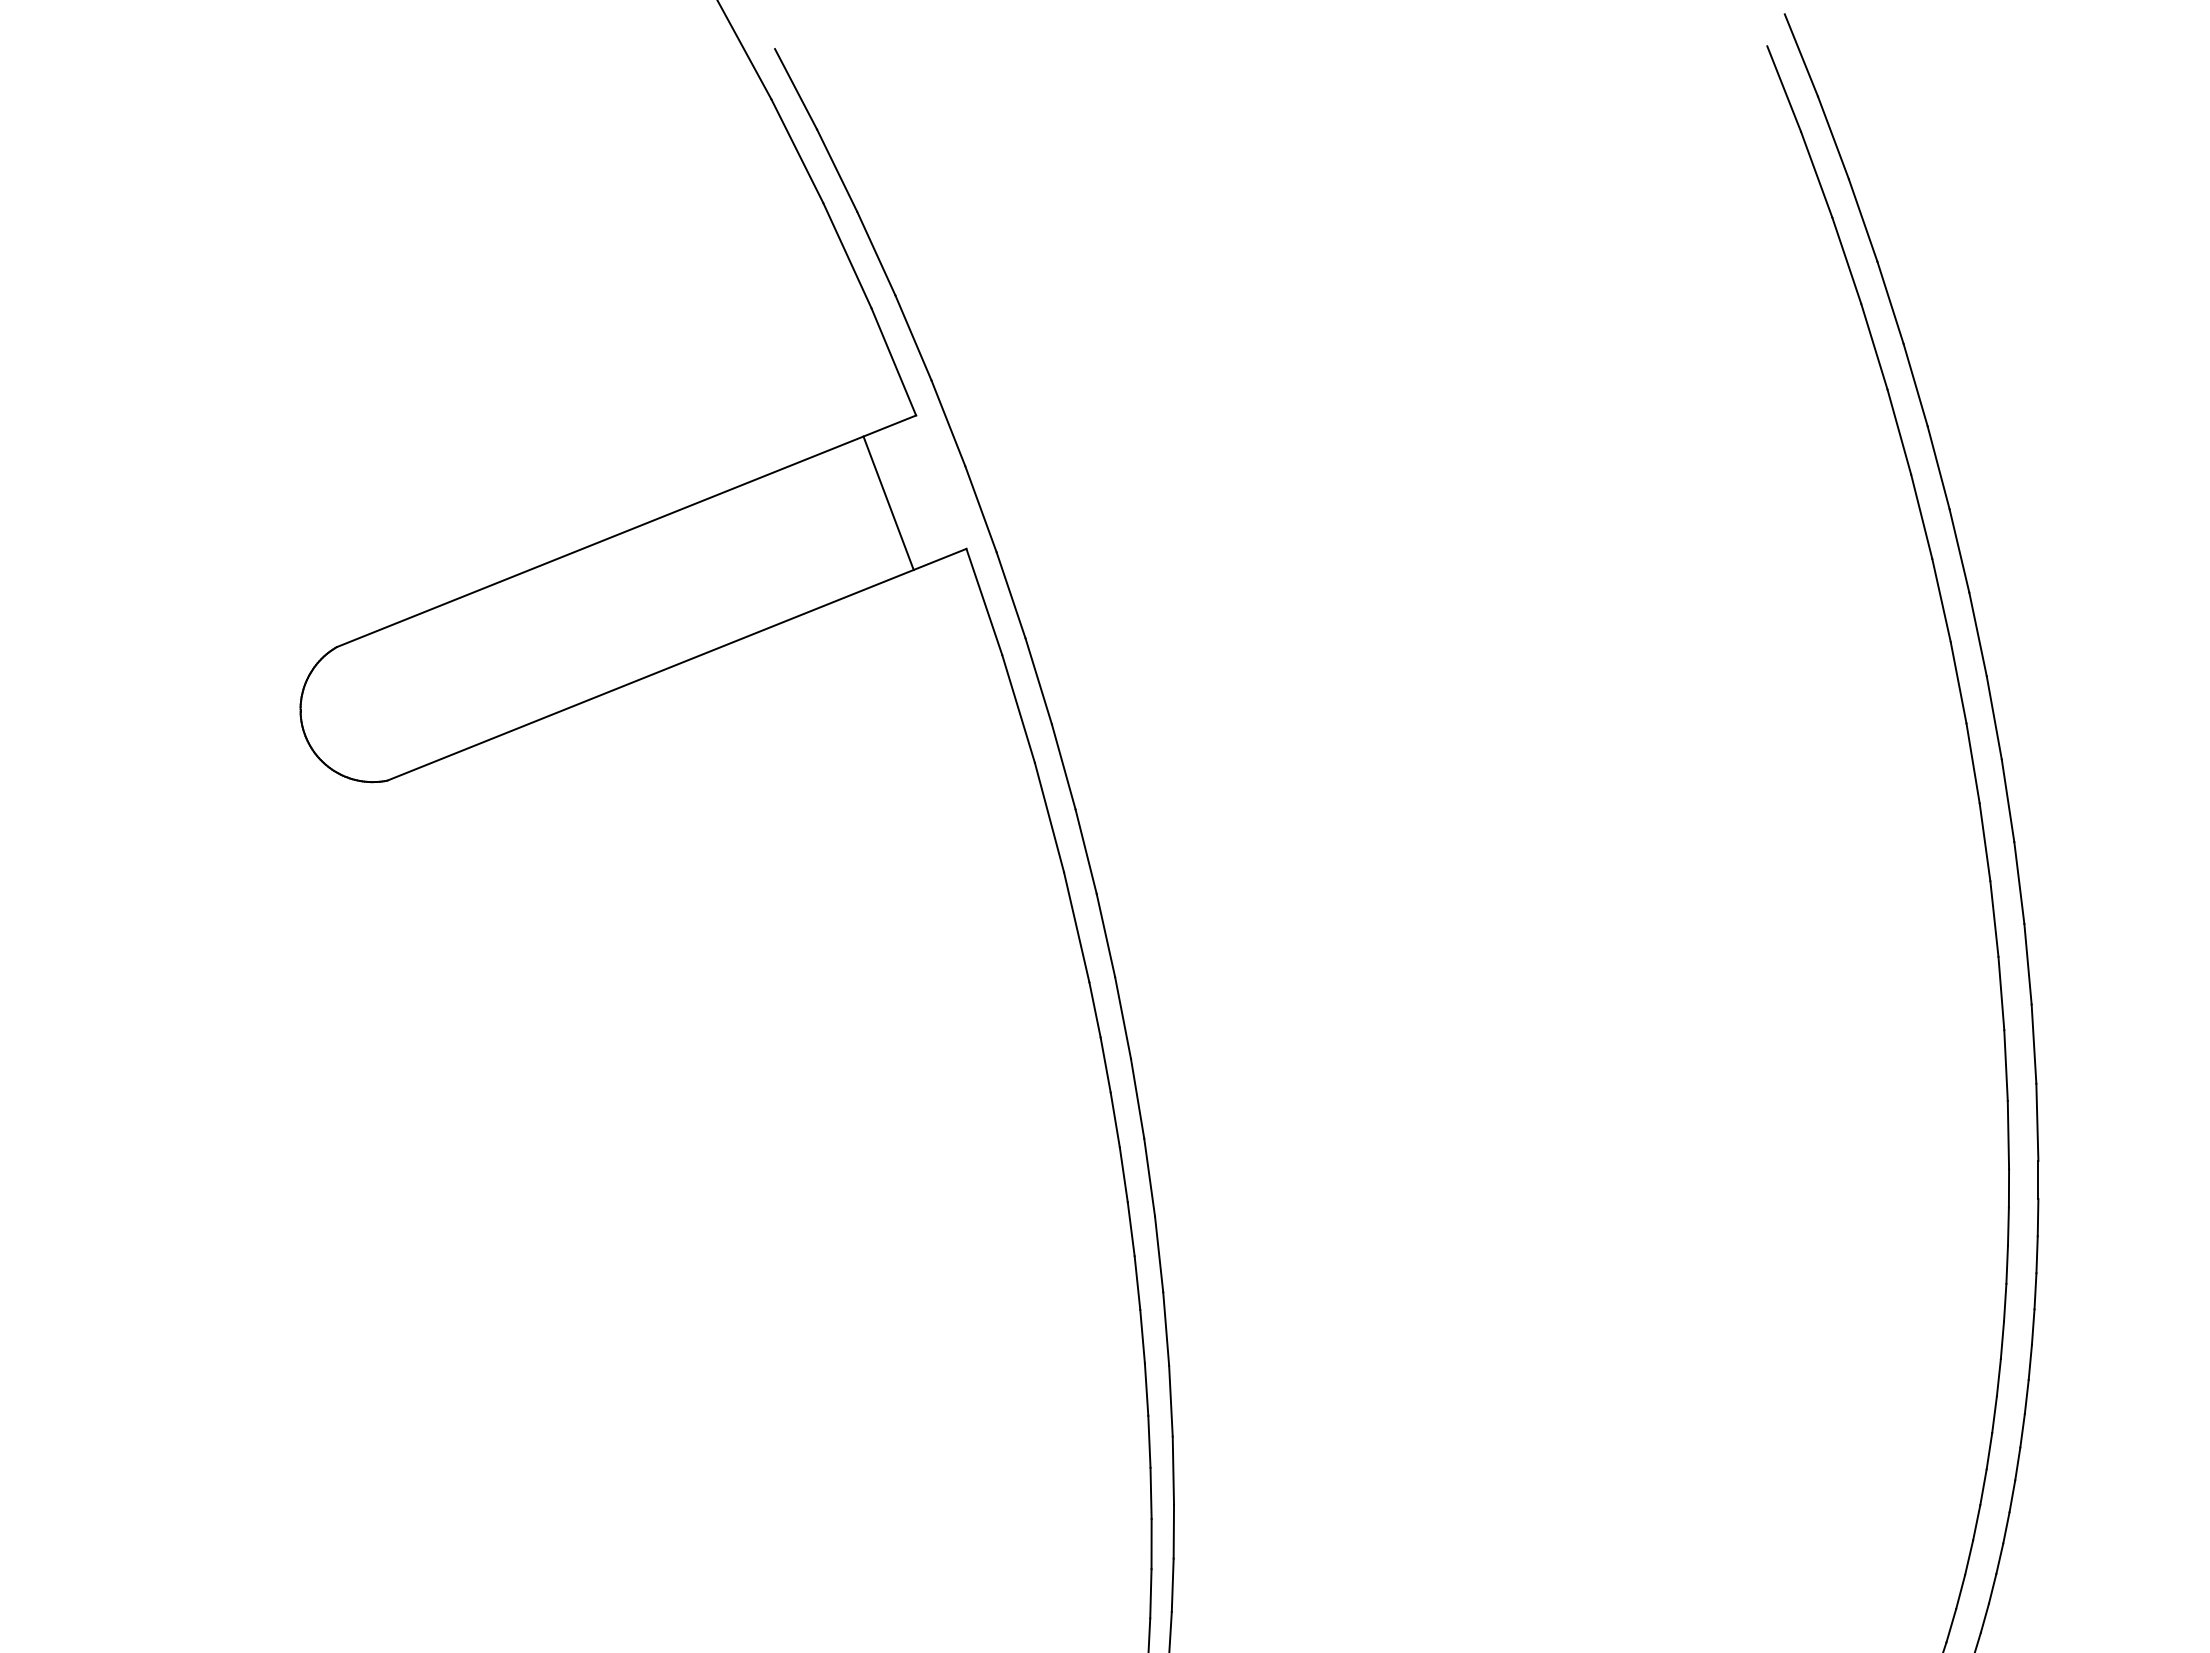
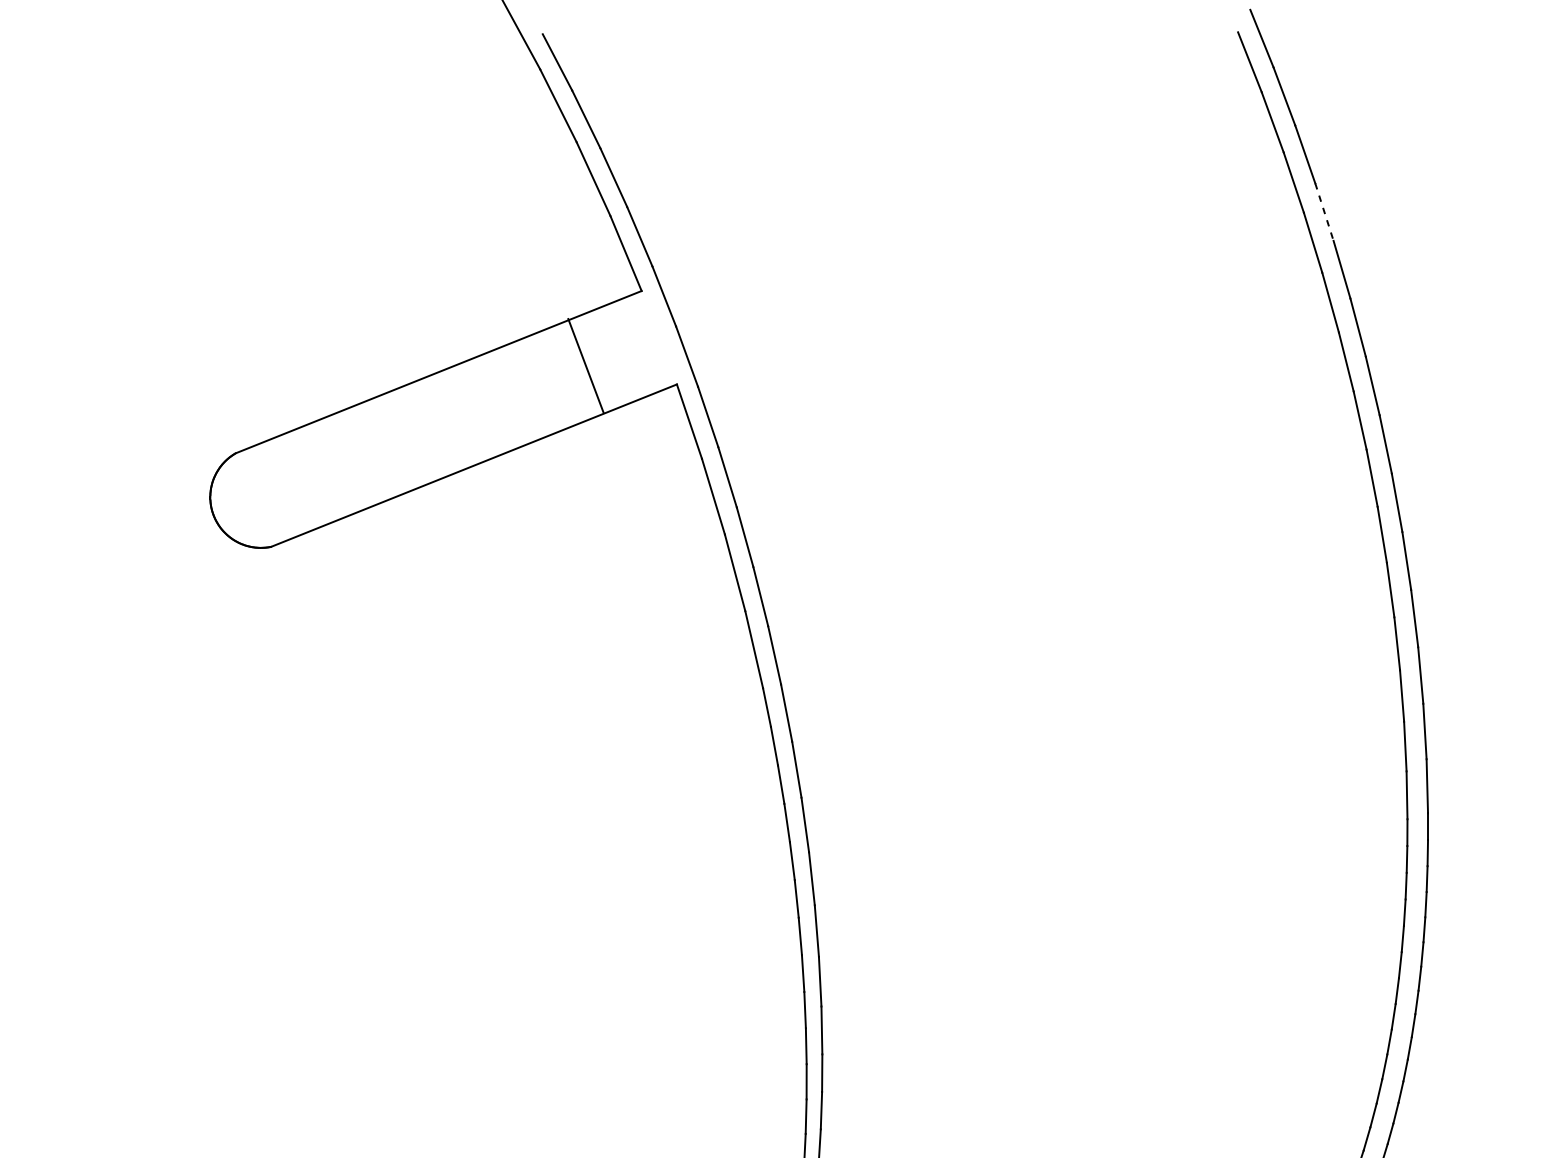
line: (1890, 303) -> (1324, 212), solid -> dashed
line: (888, 502) -> (585, 365), moved

